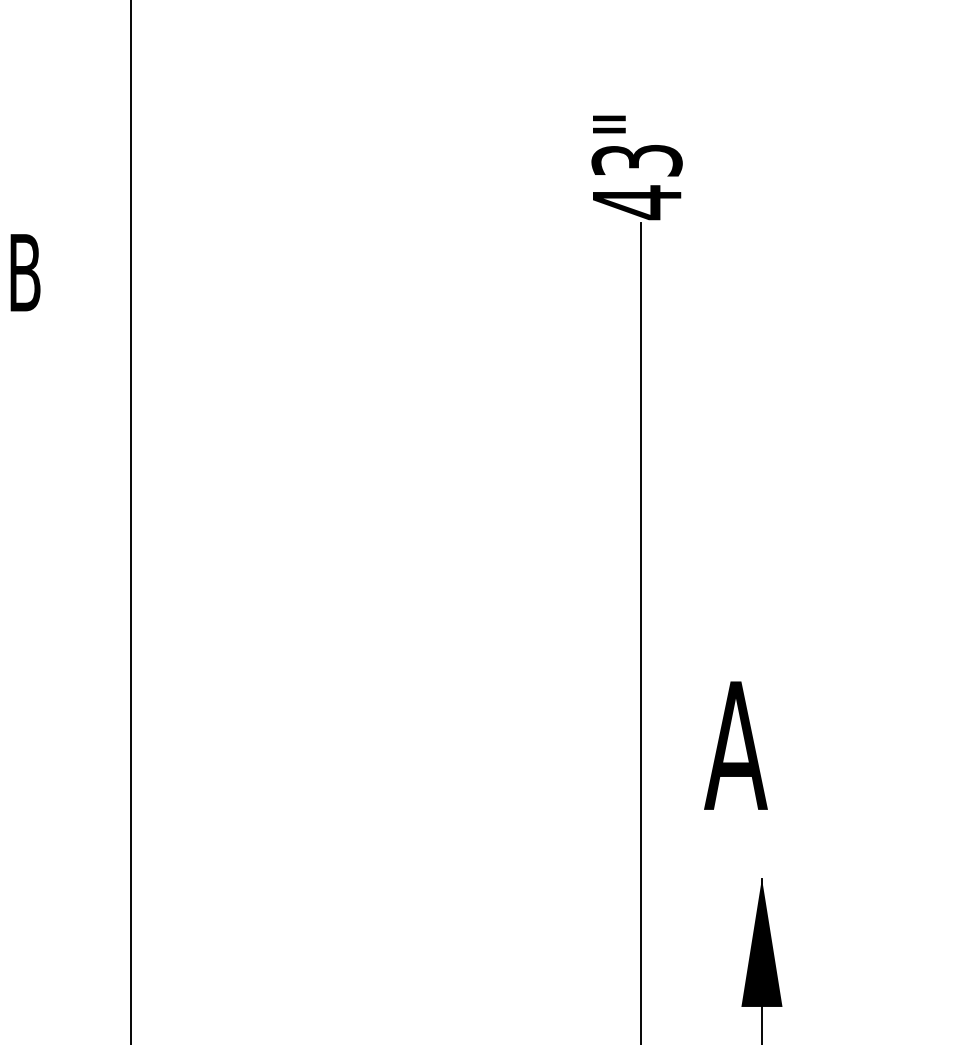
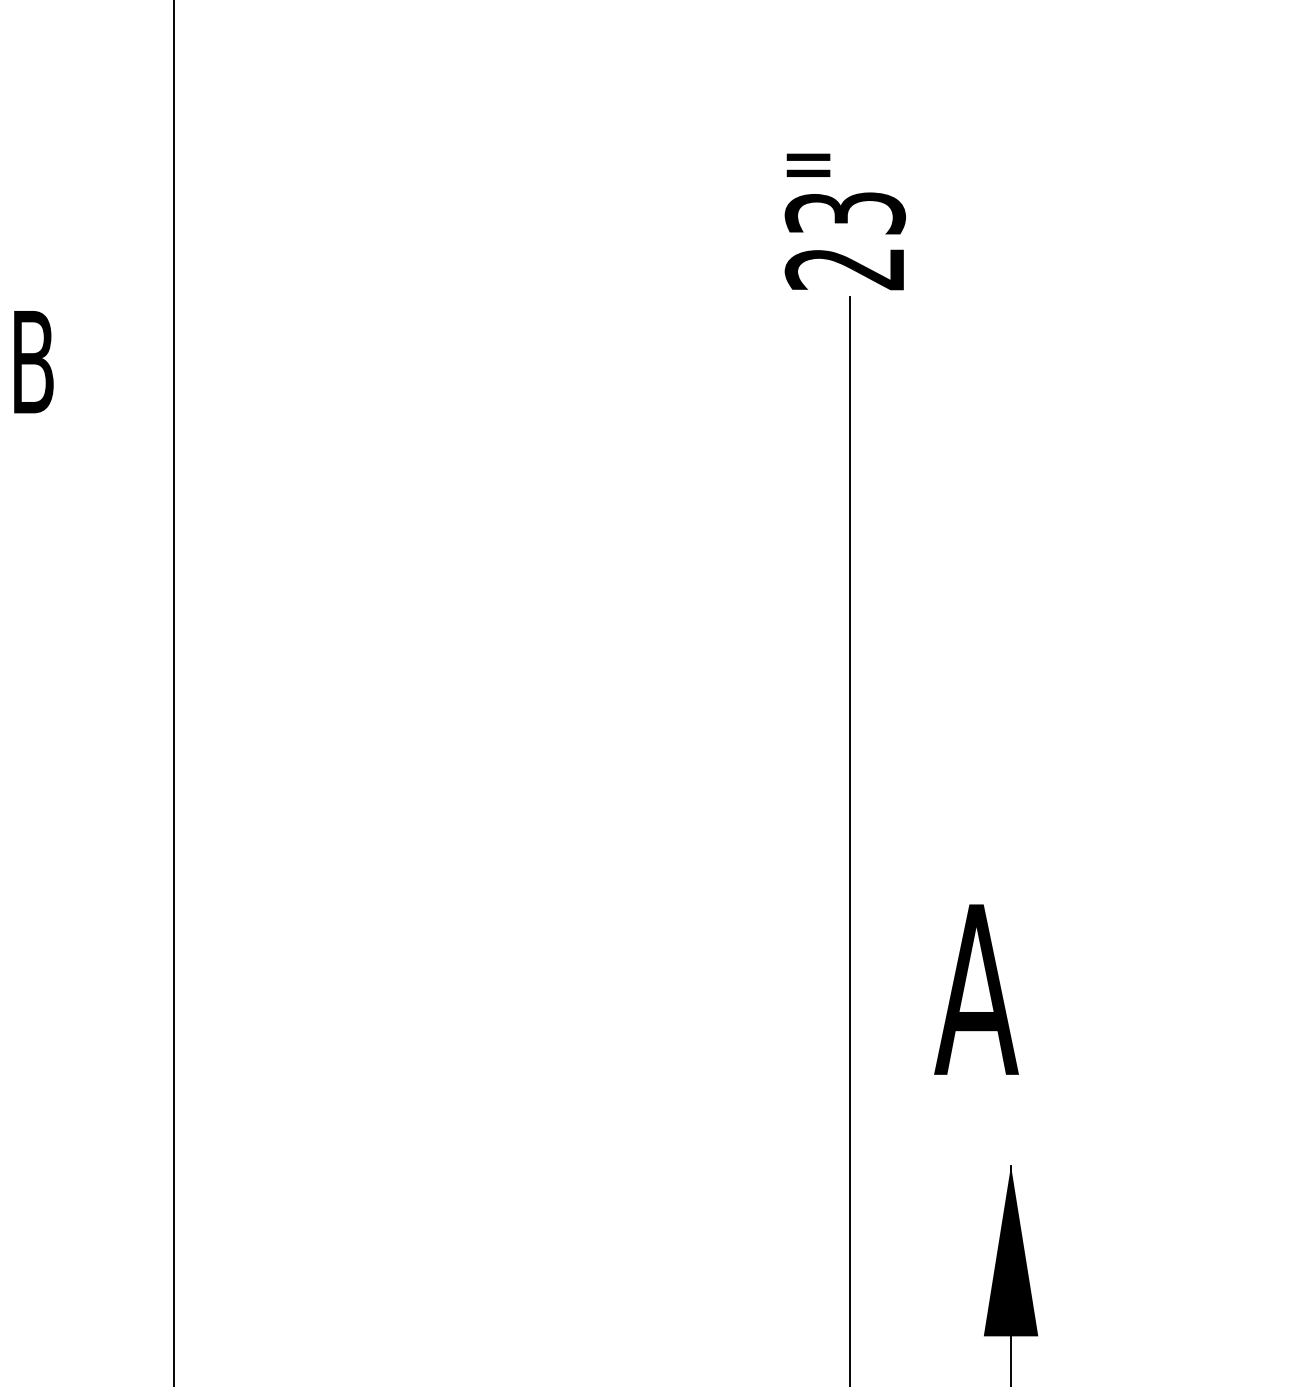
text: (635, 202) -> (843, 269), 43" -> 23"

